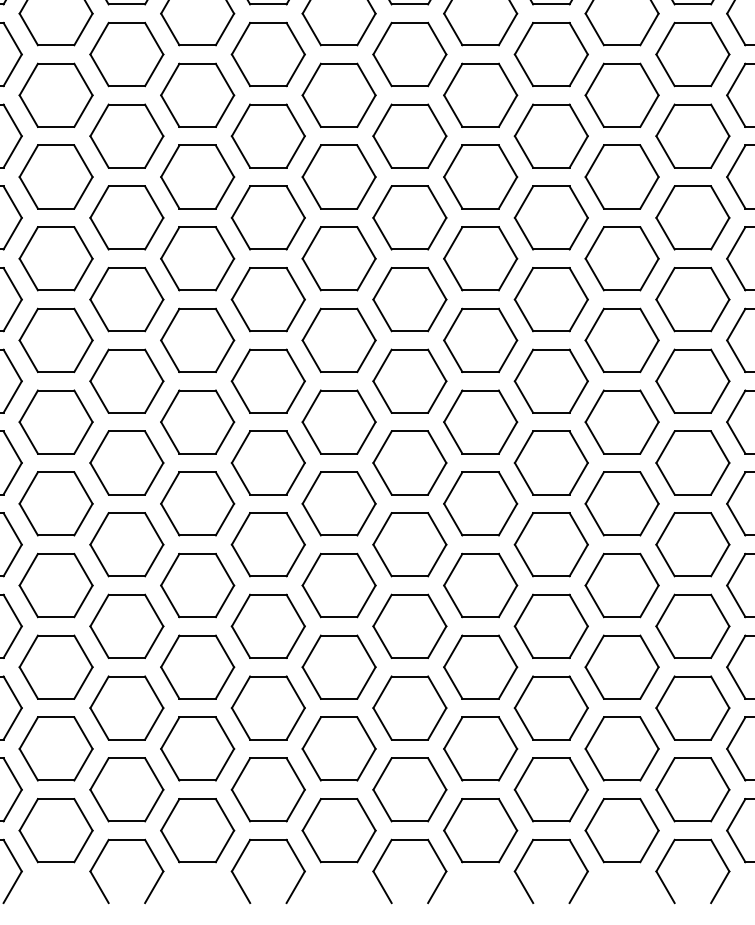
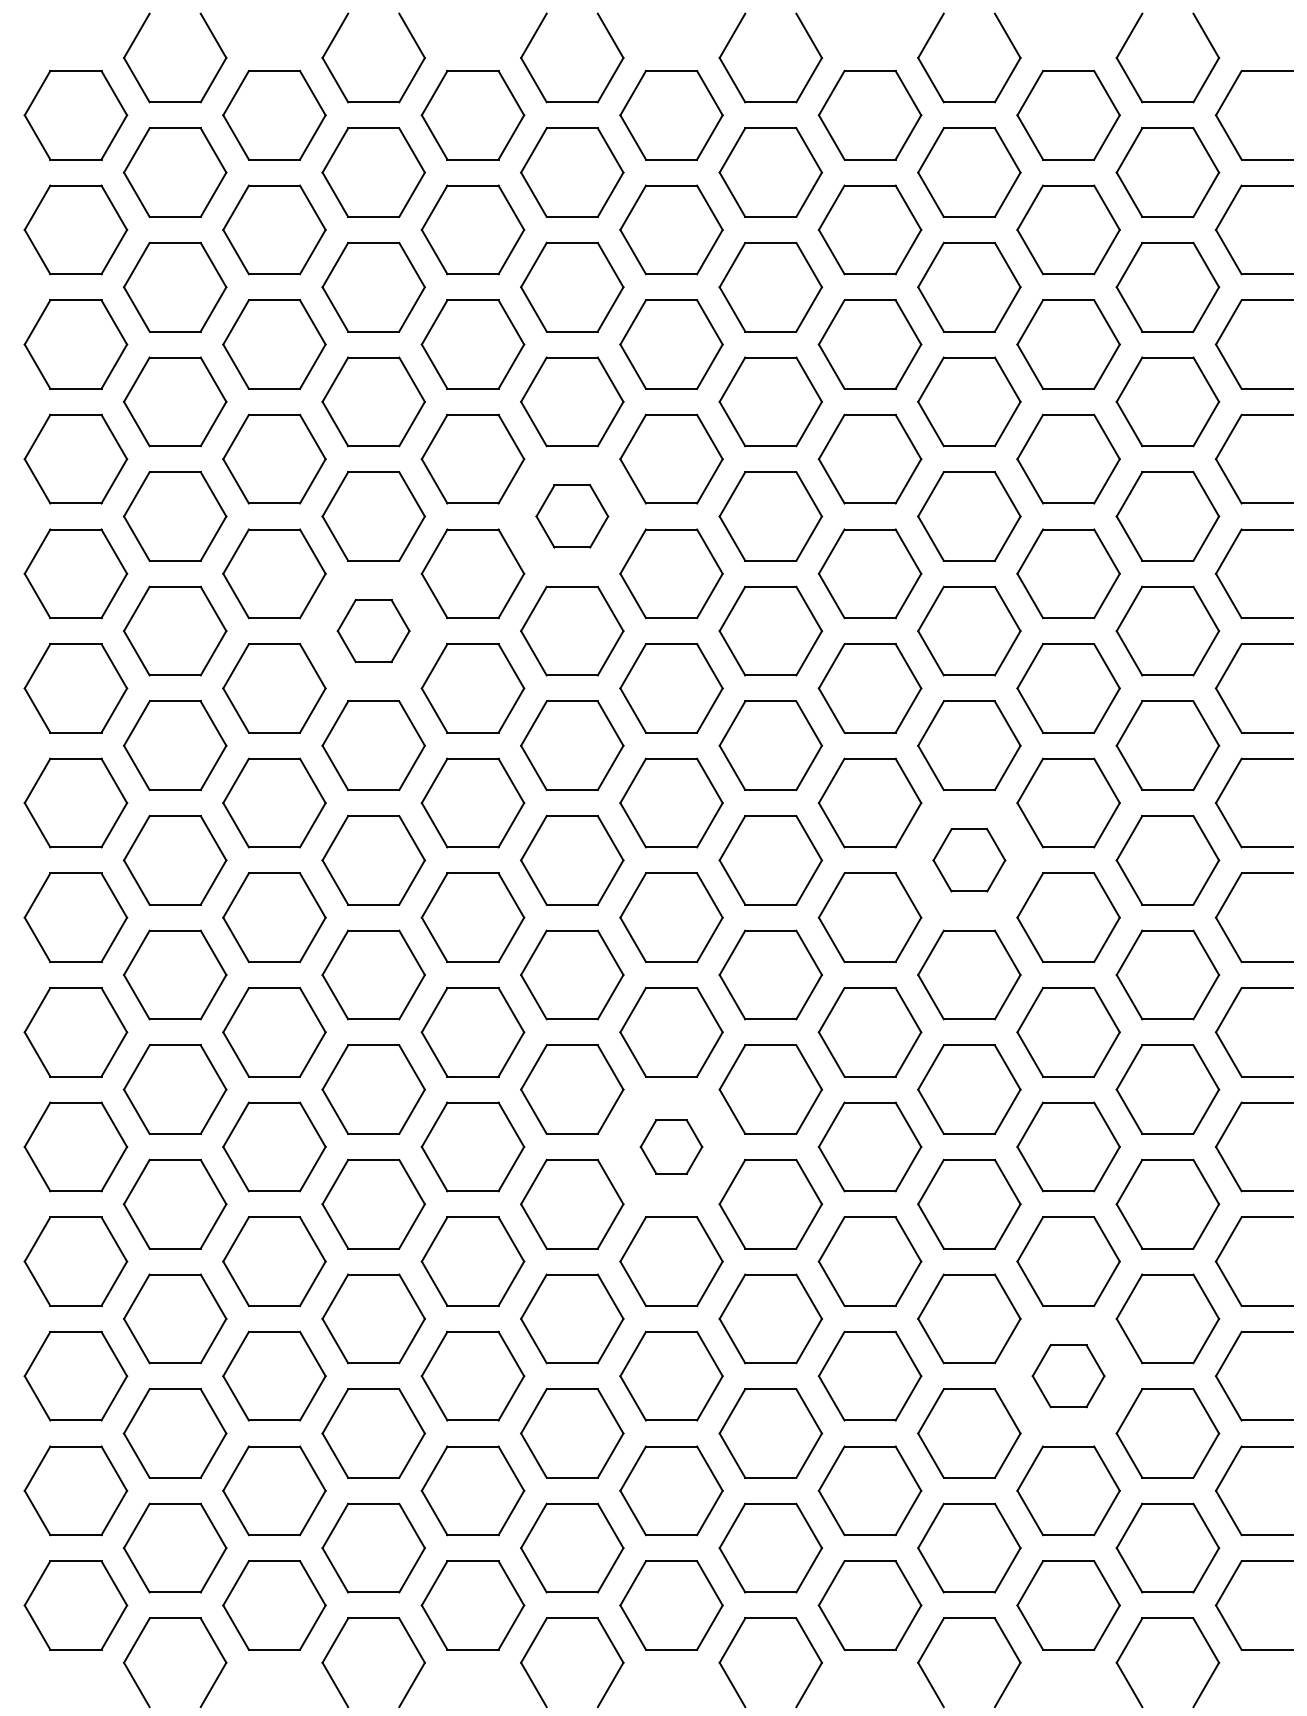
part: (268, 54) -> (572, 516), size x0.7
part: (126, 135) -> (373, 630), size x0.7
part: (551, 299) -> (969, 860), size x0.7
part: (339, 503) -> (671, 1146), size x0.6
part: (622, 666) -> (1068, 1375), size x0.7

